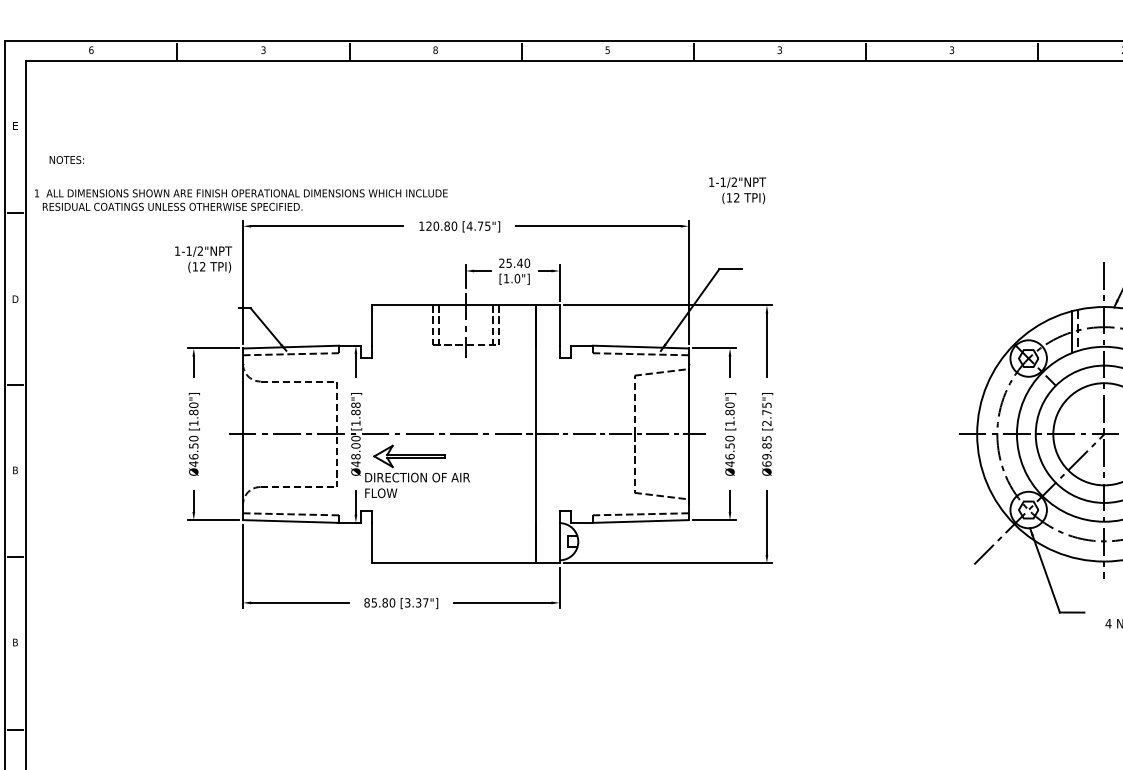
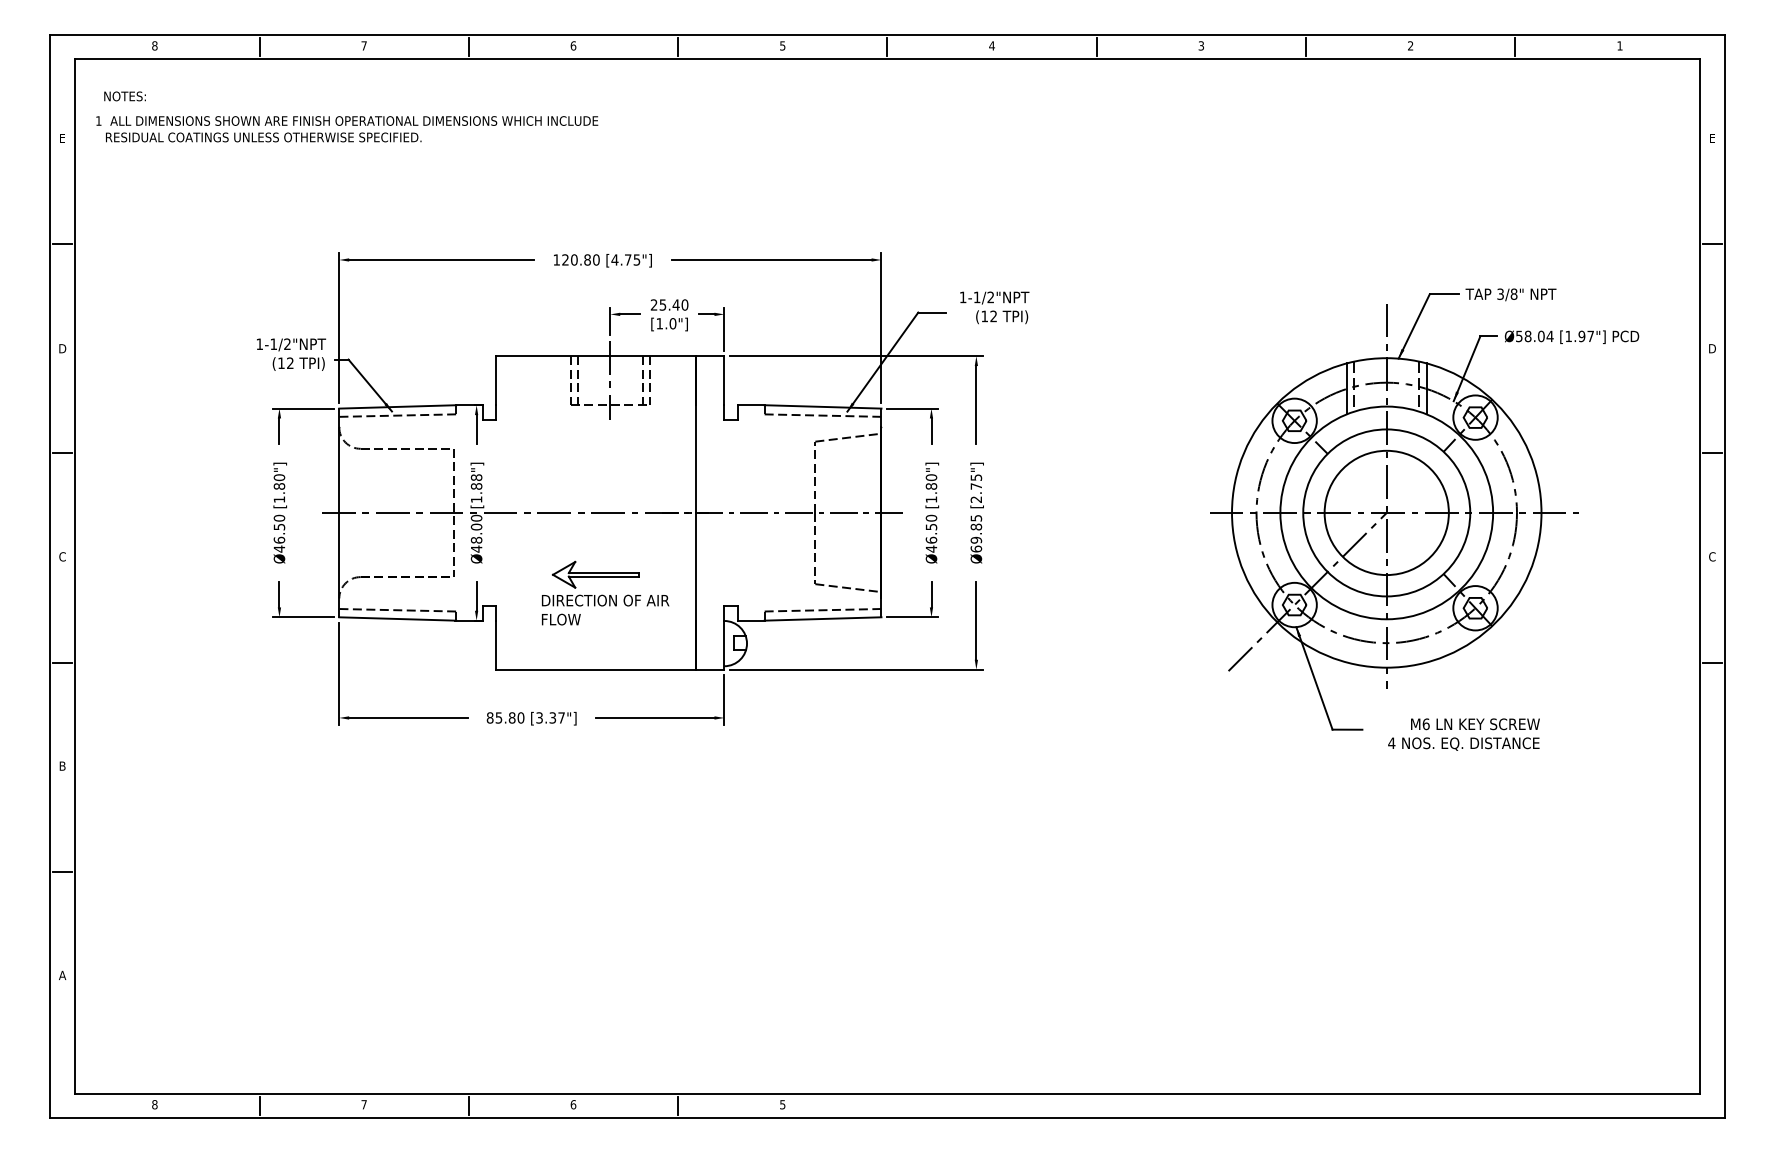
text: (91, 49) -> (154, 45), 6 -> 8
text: (262, 49) -> (363, 45), 3 -> 7
text: (435, 49) -> (573, 45), 8 -> 6
text: (779, 49) -> (991, 45), 3 -> 4
text: (66, 160) -> (124, 96), moved
text: (737, 190) -> (994, 307), moved
text: (241, 200) -> (347, 129), moved
text: (203, 259) -> (291, 354), moved
text: (15, 470) -> (62, 556), B -> C
part: (417, 470) -> (605, 592), moved

